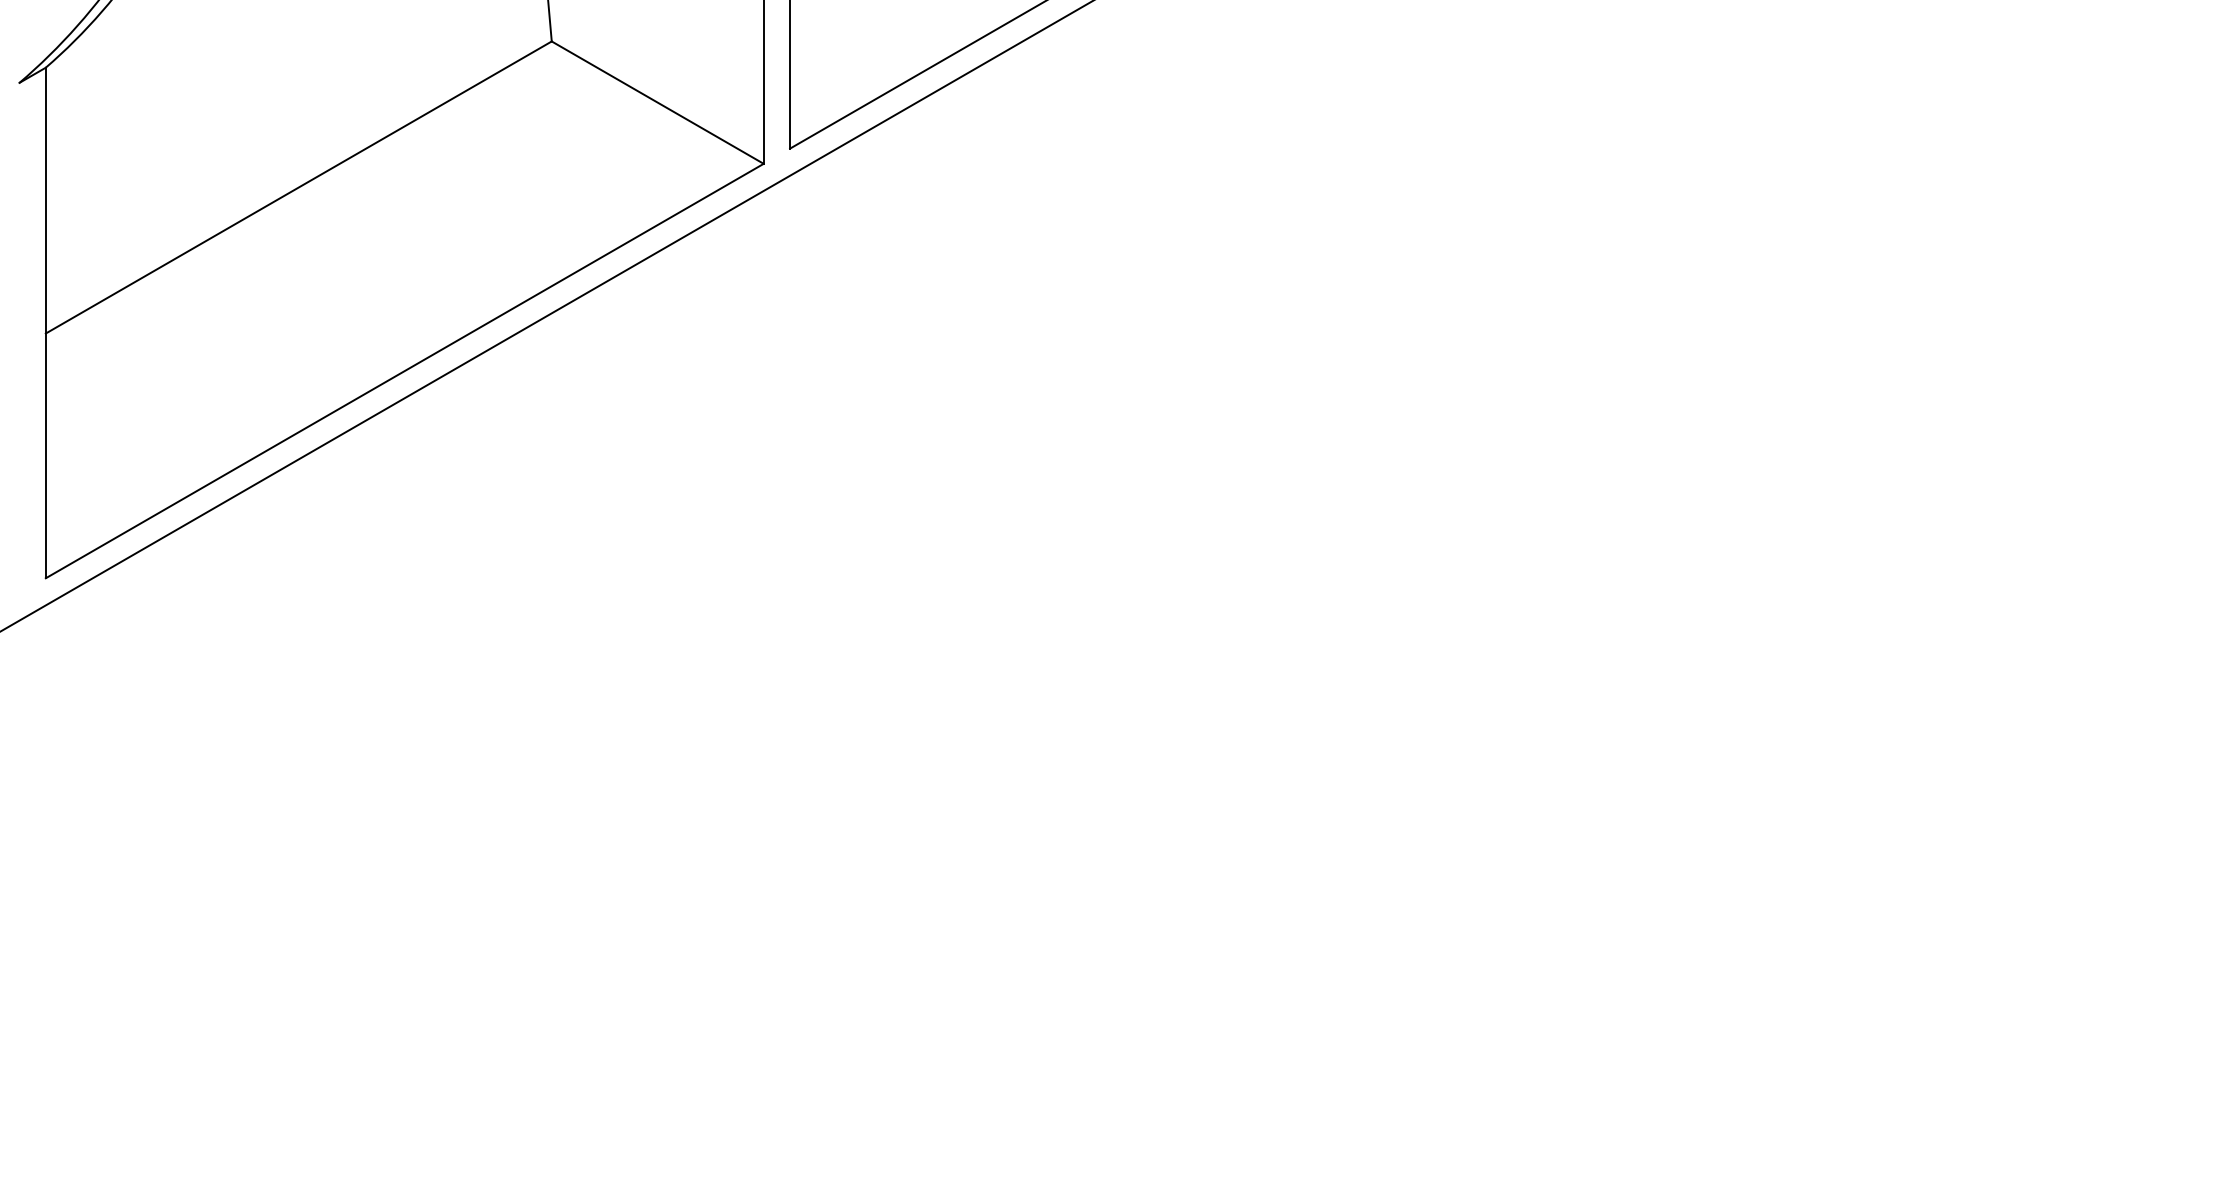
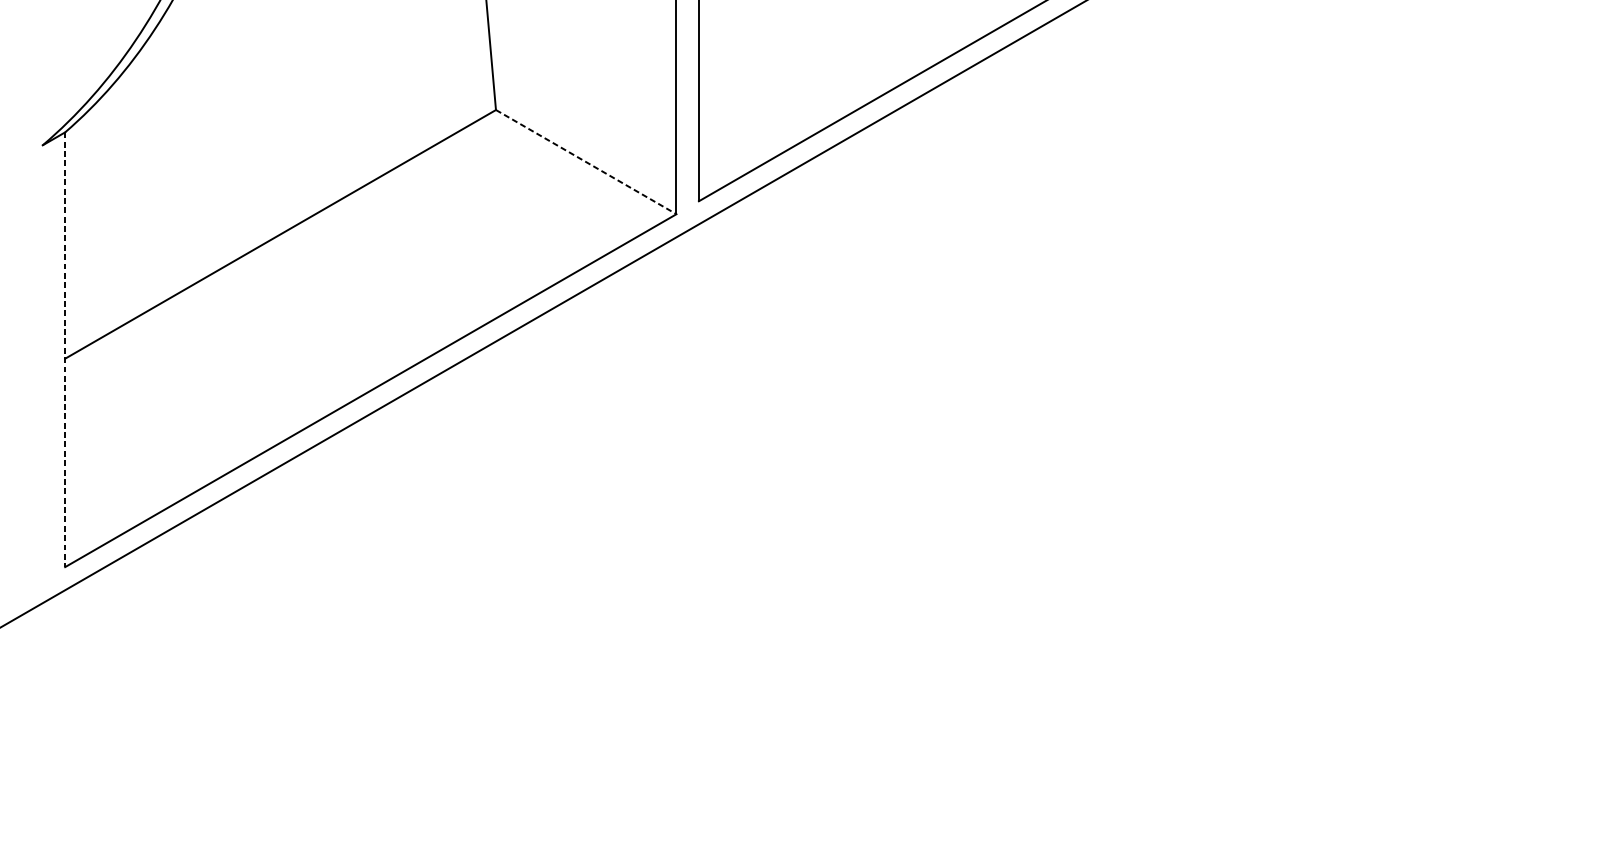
line: (658, 102) -> (586, 162), solid -> dashed
line: (45, 323) -> (64, 350), solid -> dashed

